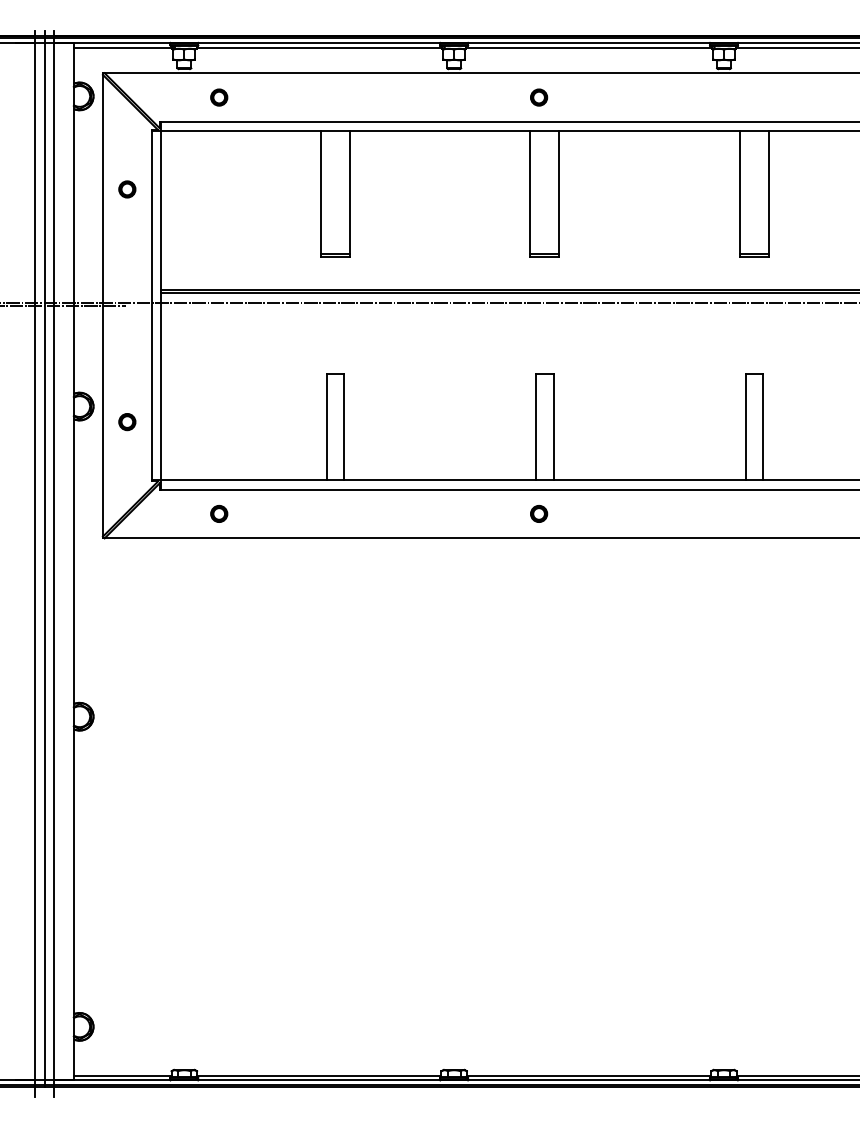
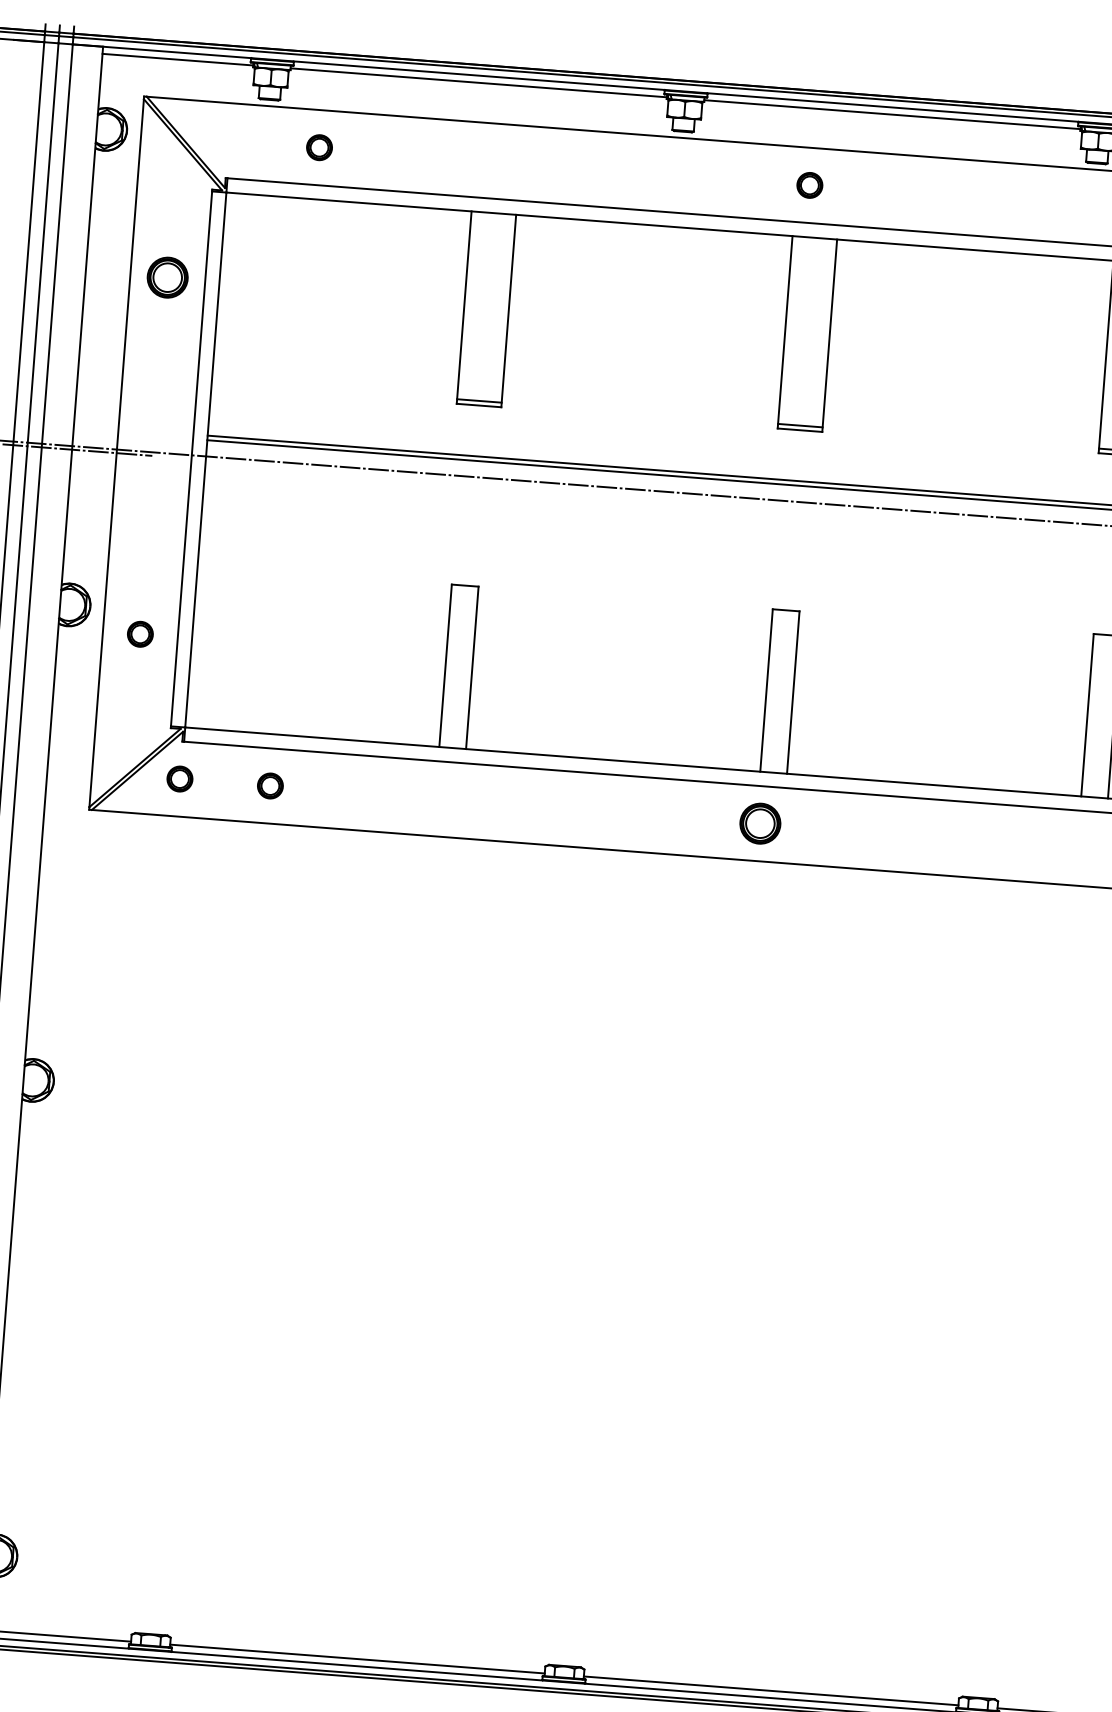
part: (127, 189) -> (168, 277), size x1.6
part: (160, 513) -> (180, 778), added
part: (539, 513) -> (761, 823), size x1.6

